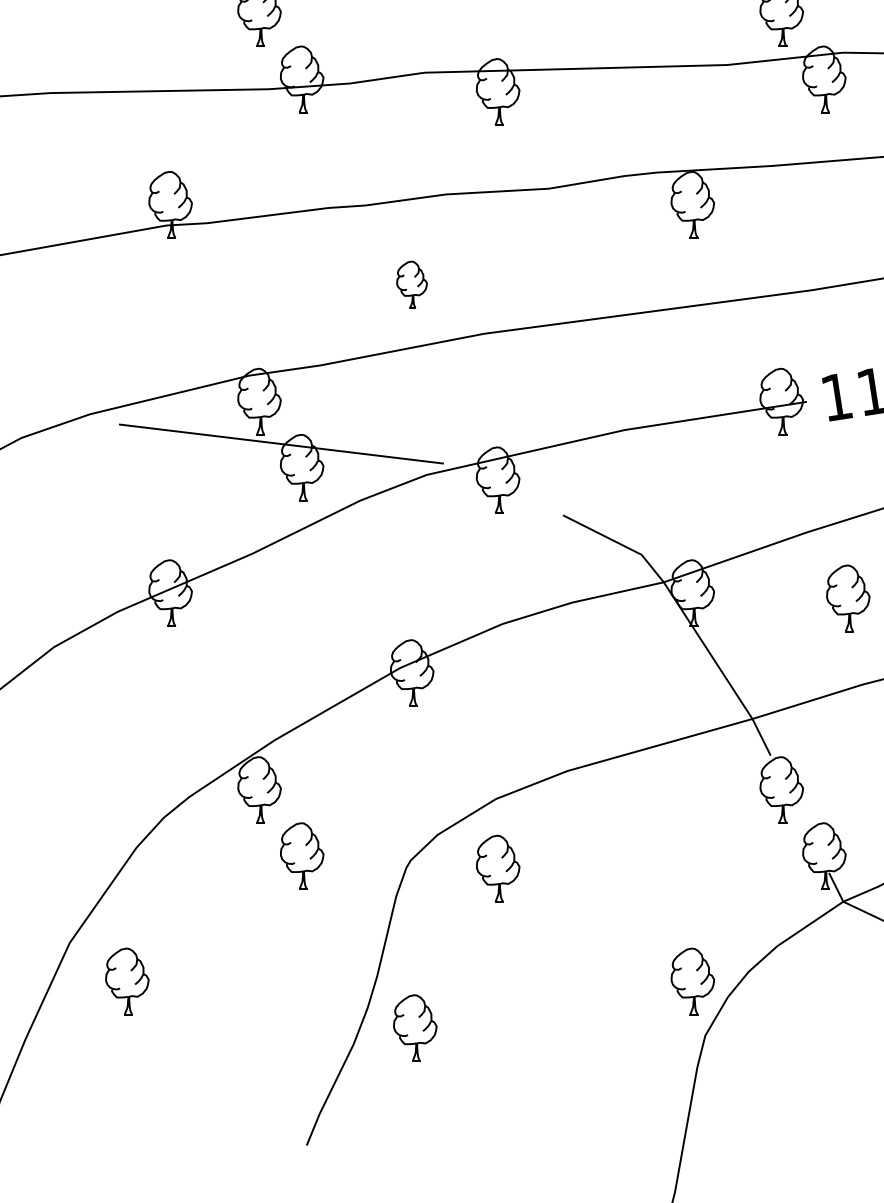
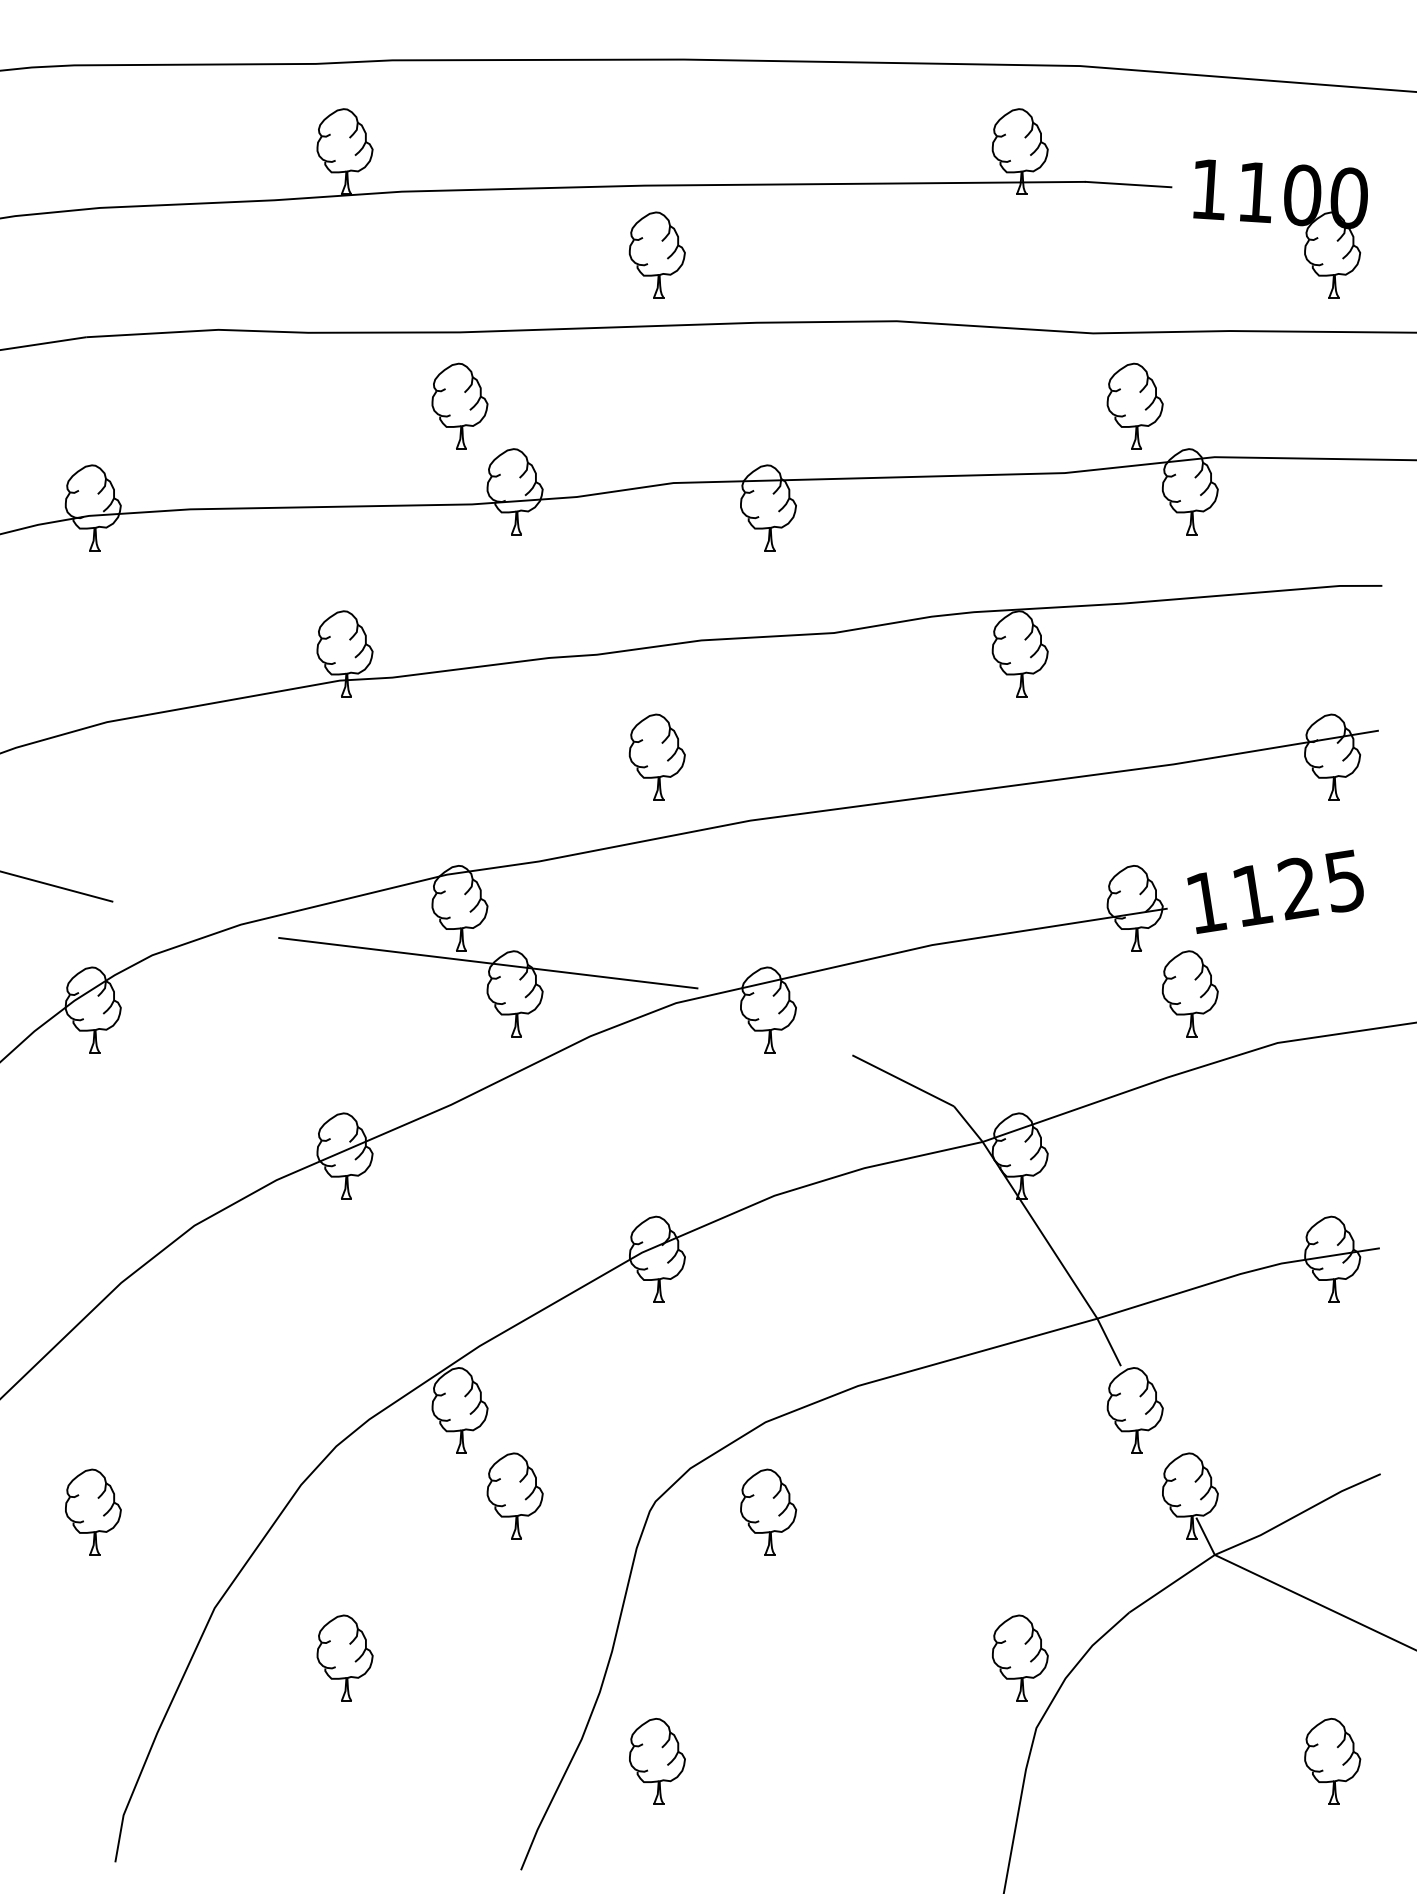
part: (411, 284) -> (656, 756), size x1.43
part: (848, 598) -> (1190, 993), moved
part: (126, 981) -> (344, 1657), moved
part: (415, 1028) -> (657, 1761), moved

